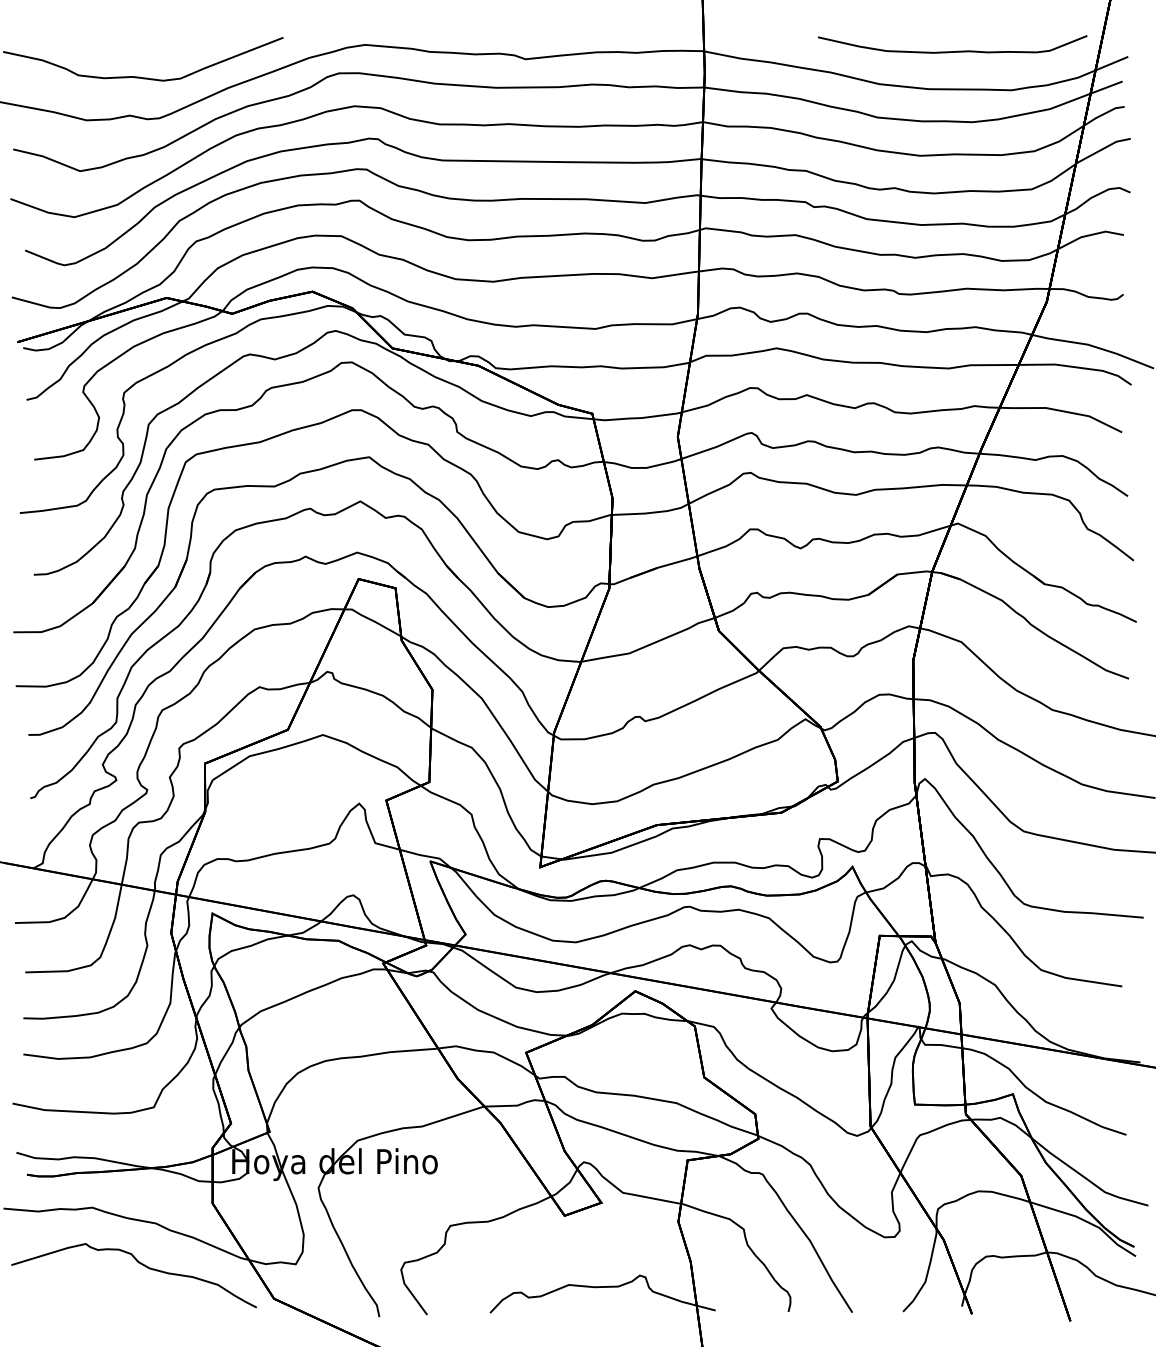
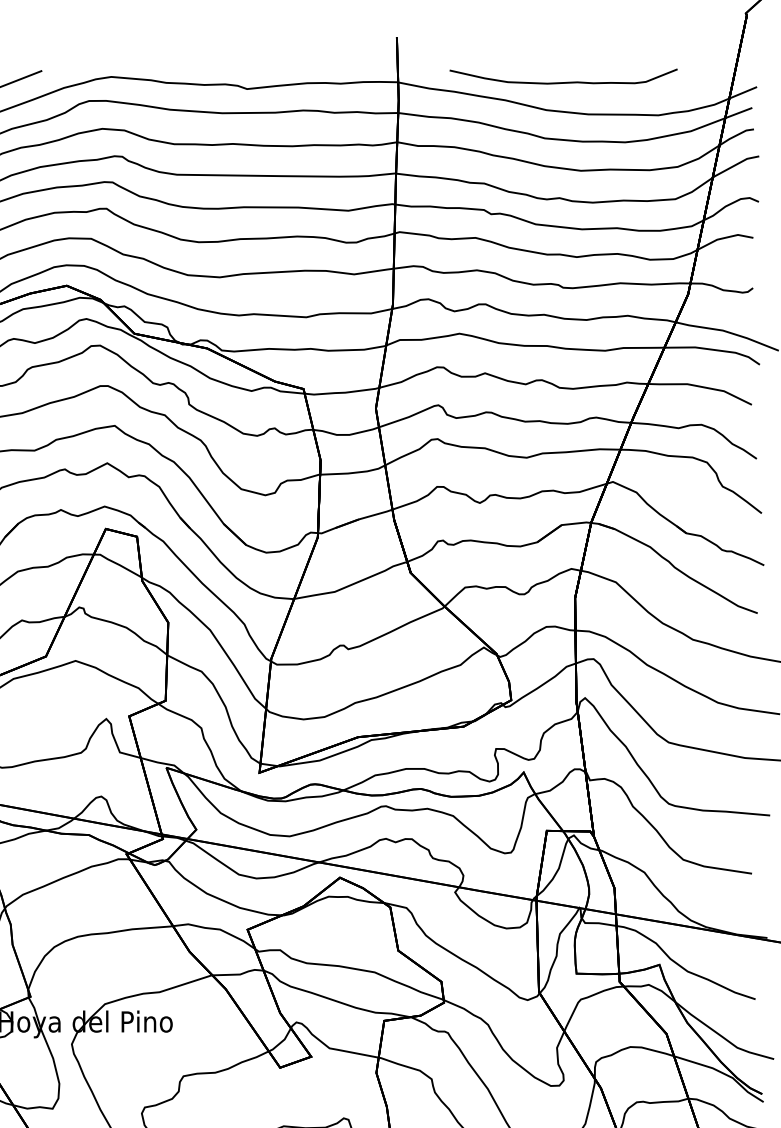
curve: (952, 51) -> (563, 82), moved

